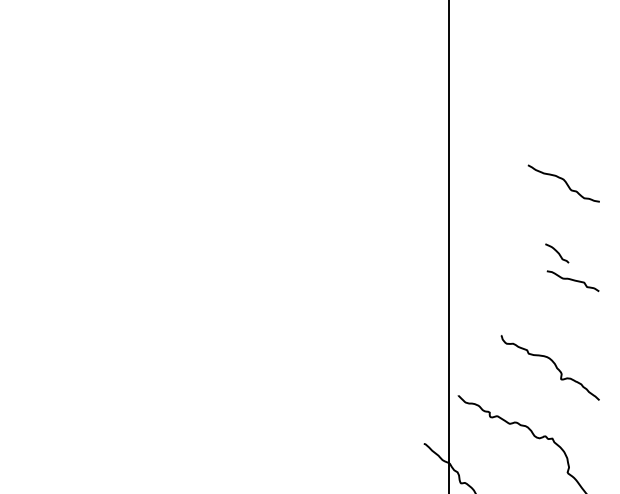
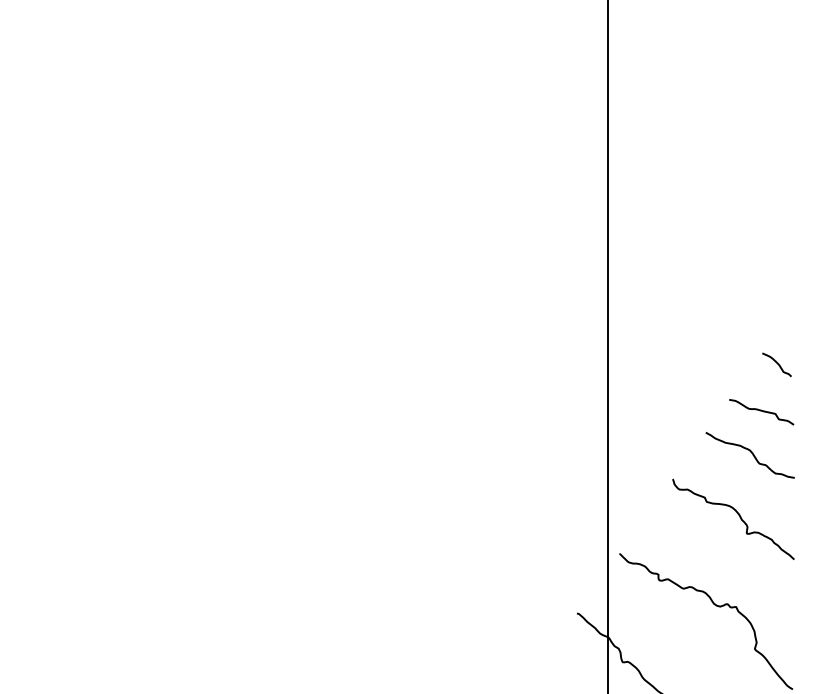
curve: (564, 182) -> (751, 453), moved
curve: (556, 252) -> (776, 363), moved

